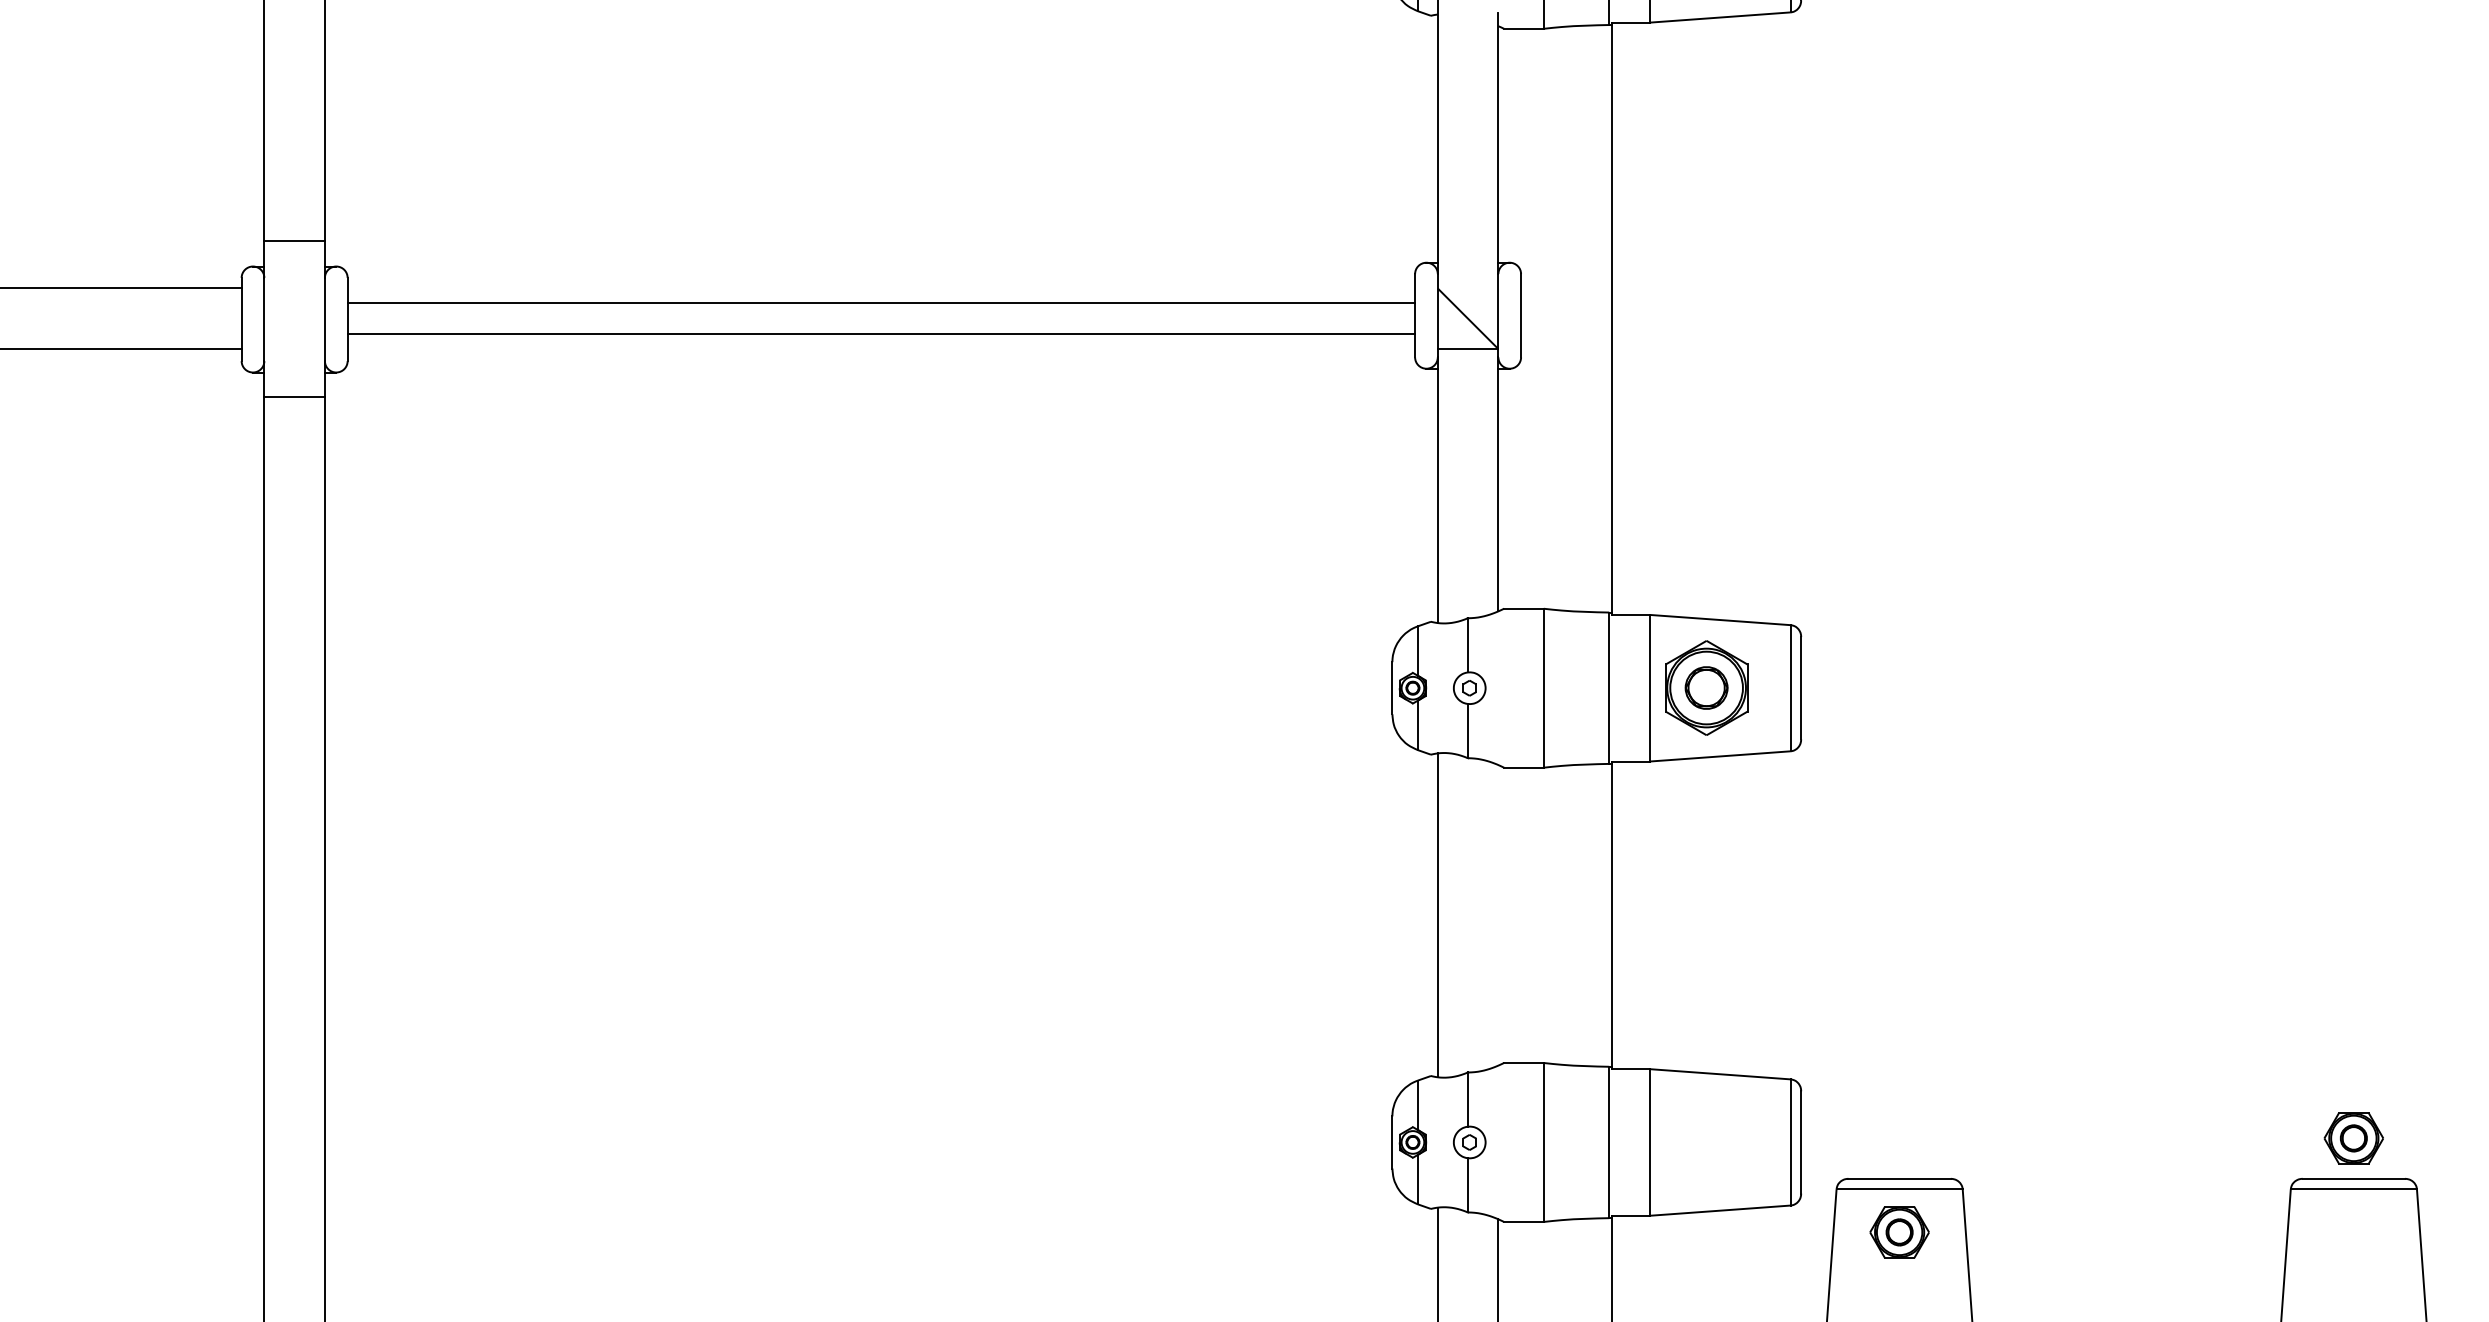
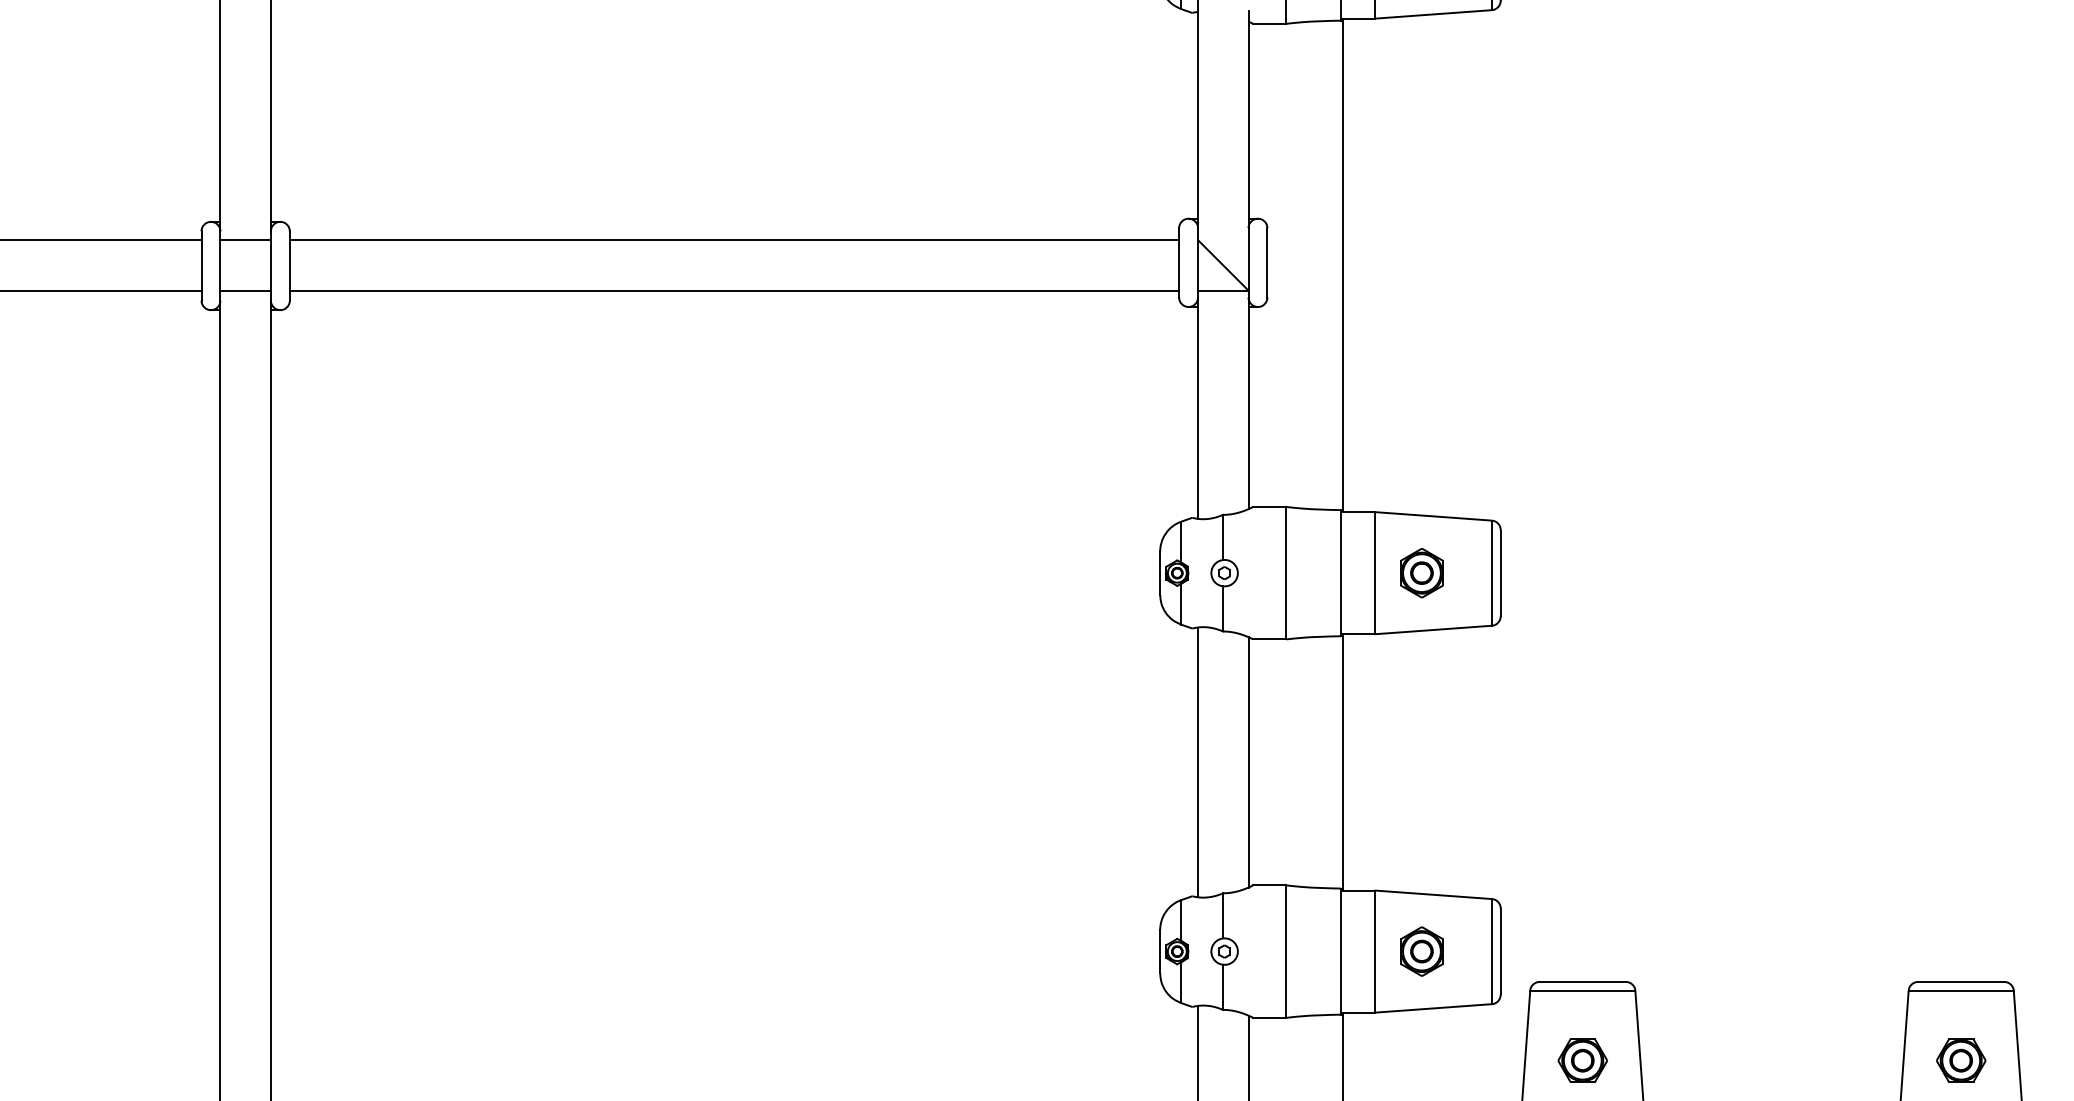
line: (294, 241) -> (245, 240), moved
line: (881, 303) -> (734, 290), moved
line: (881, 334) -> (734, 240), moved
line: (294, 397) -> (245, 290), moved
part: (1706, 688) -> (1421, 573), size x0.62
line: (1498, 915) -> (1248, 762), added
part: (2353, 1138) -> (1960, 1060), moved
part: (1706, 1142) -> (1421, 951), added
part: (1899, 1232) -> (1582, 1060), moved

